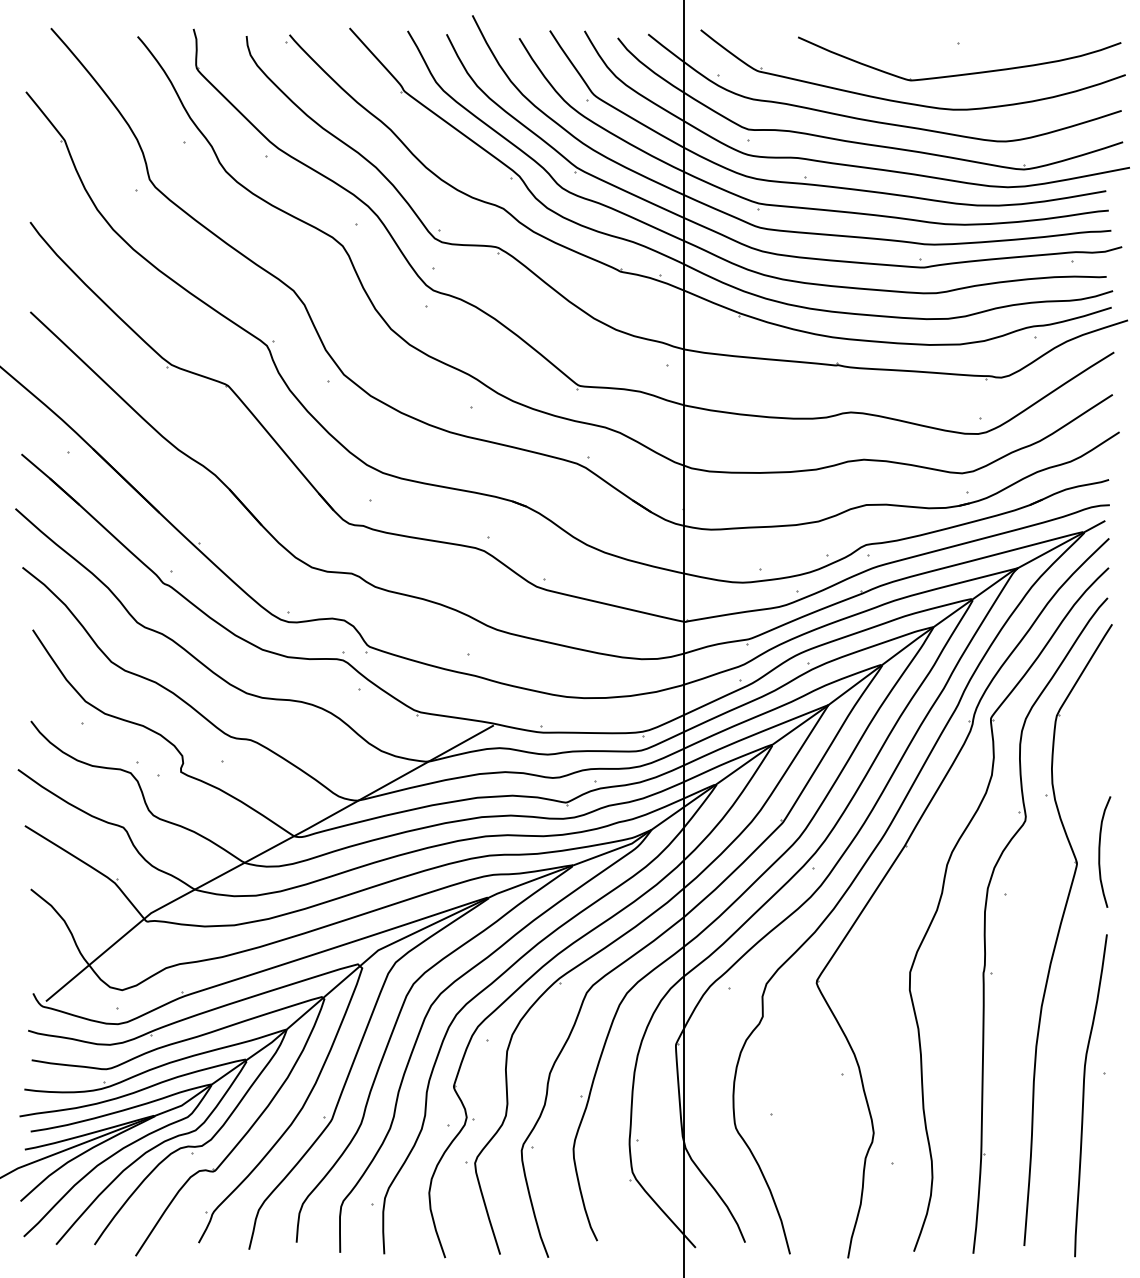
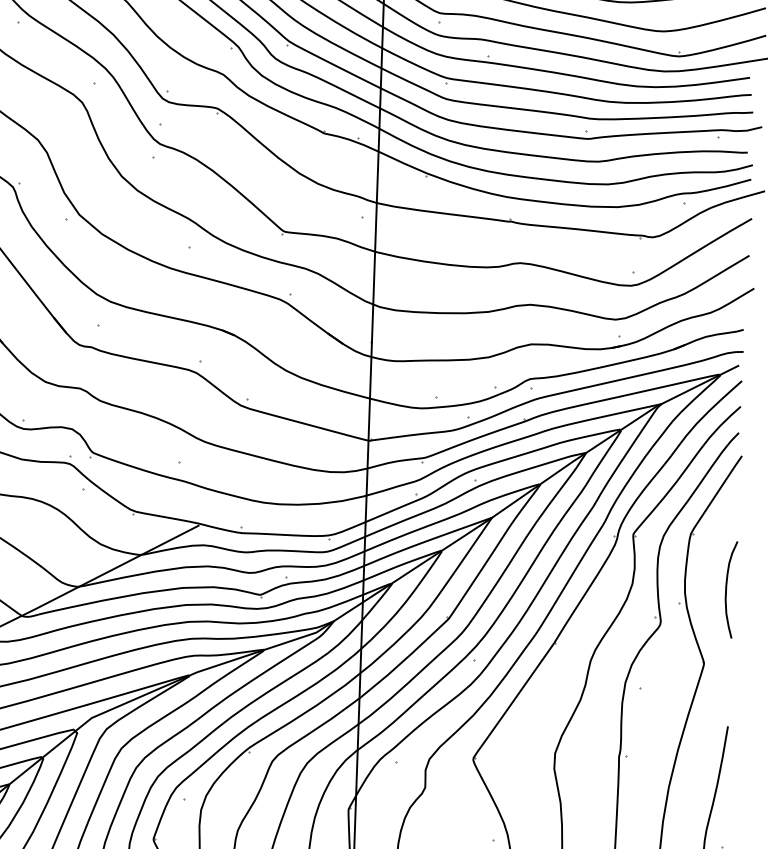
curve: (1100, 851) -> (727, 589), moved

